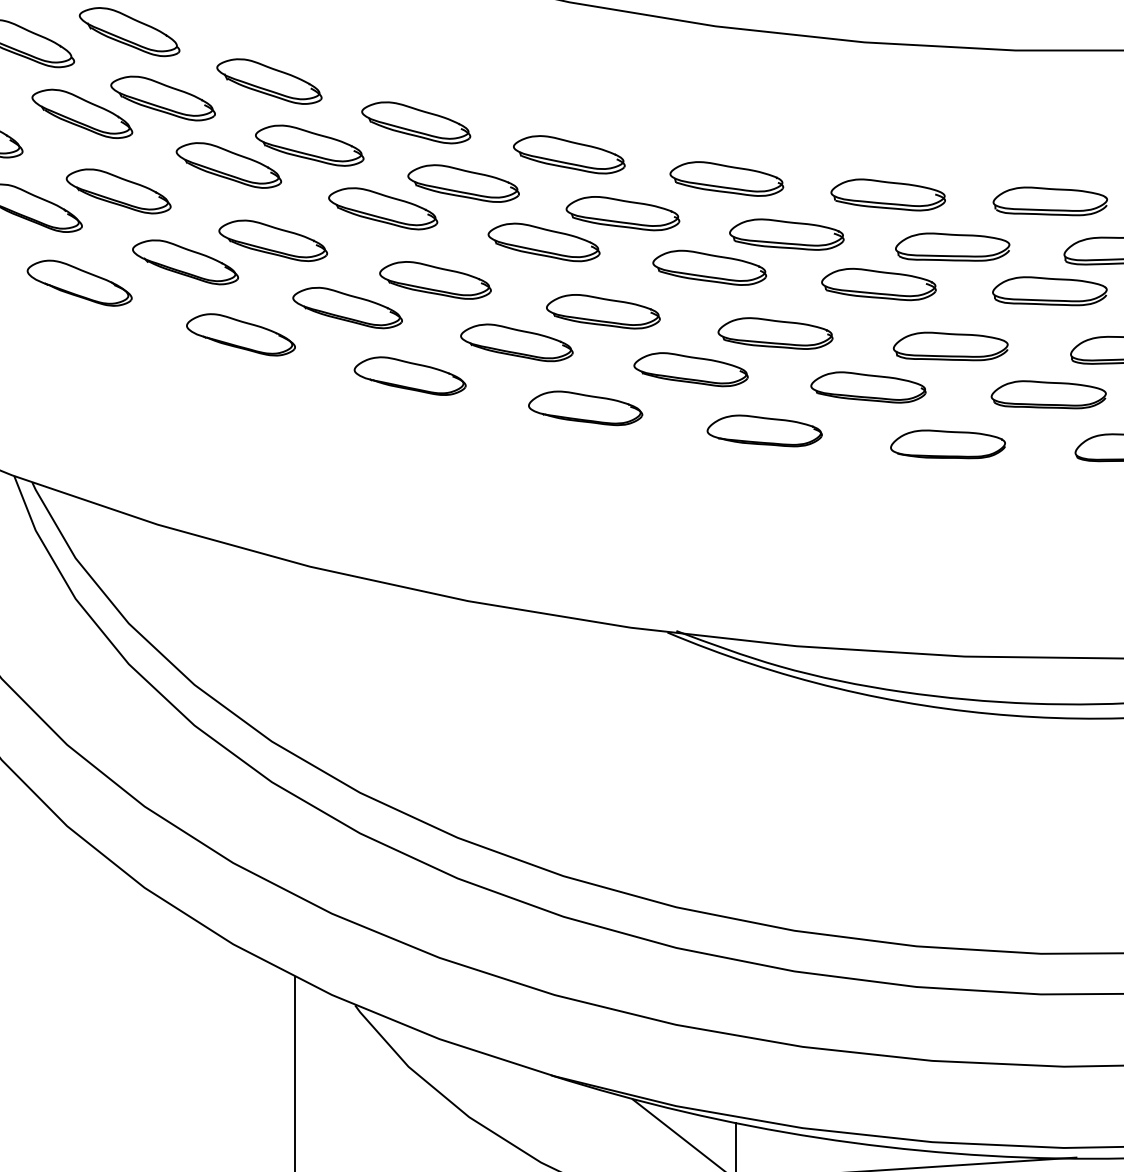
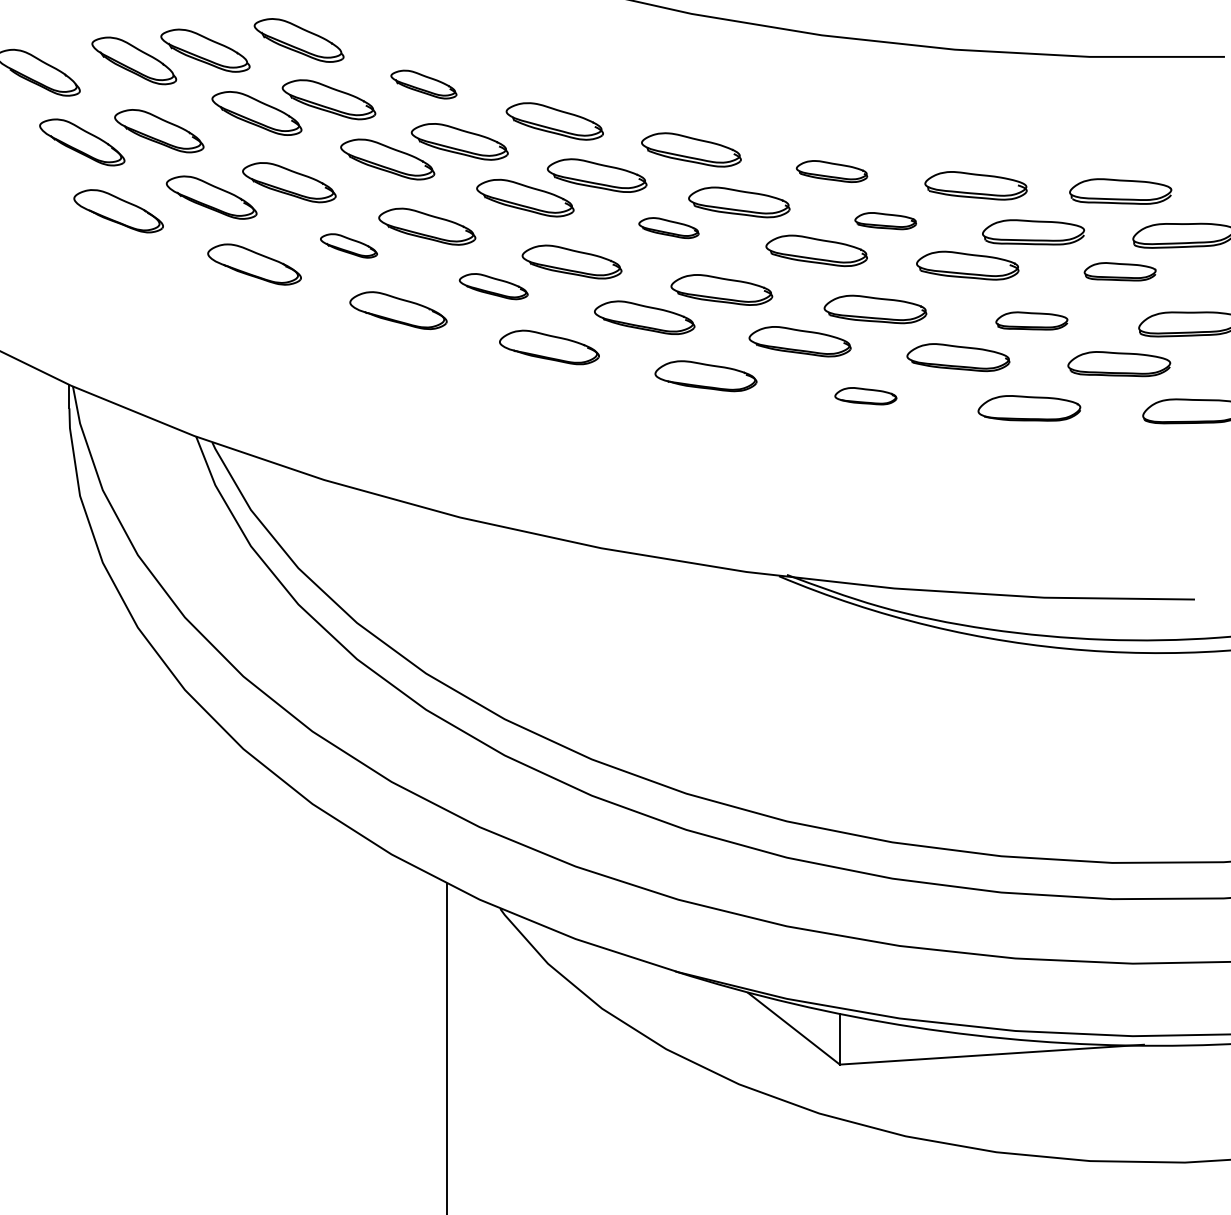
part: (269, 81) -> (423, 84), size x0.7
part: (726, 178) -> (831, 171), size x0.7
part: (786, 233) -> (885, 220), size x0.6
part: (543, 241) -> (668, 227), size x0.6
part: (184, 261) -> (348, 245), size x0.6
part: (1049, 290) -> (1119, 271), size x0.7
part: (347, 307) -> (493, 286), size x0.7
part: (950, 345) -> (1031, 320), size x0.7
part: (764, 429) -> (865, 395), size x0.6

